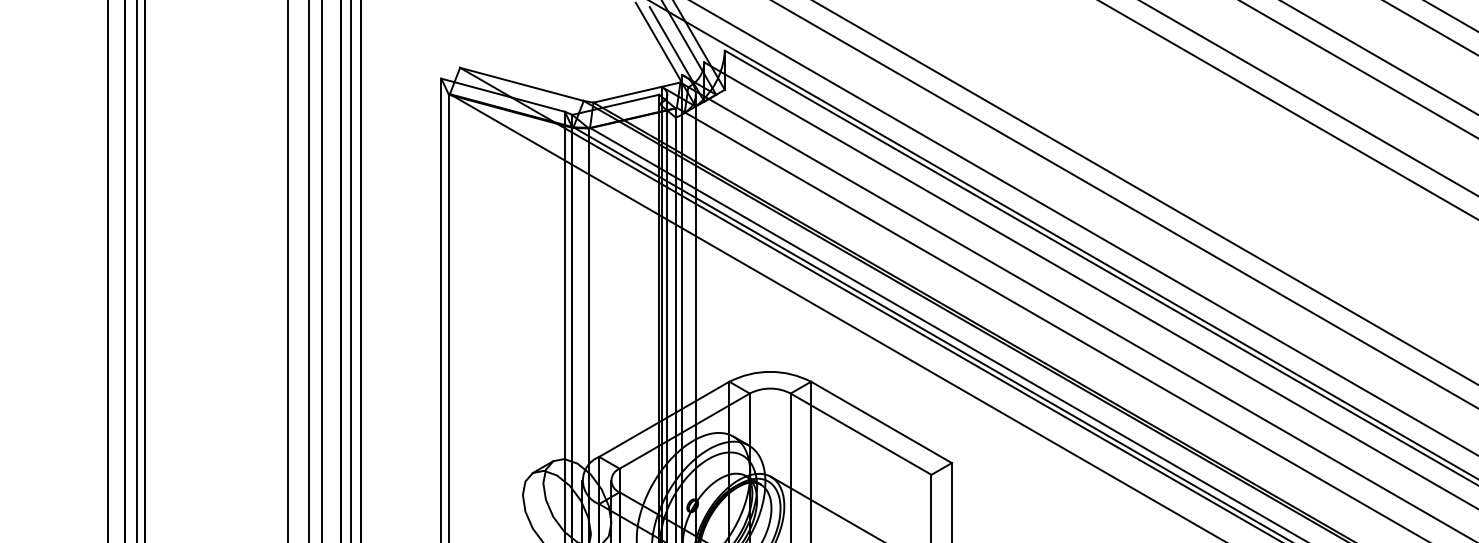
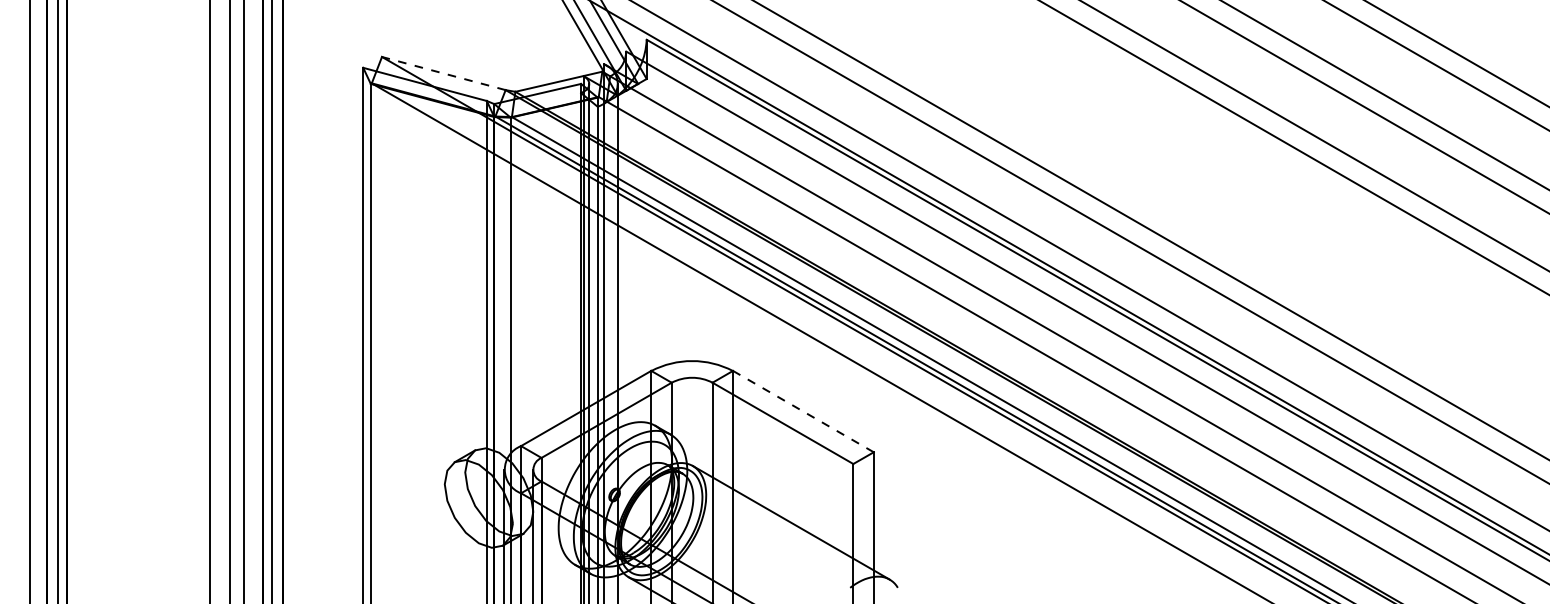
line: (521, 84) -> (443, 73), solid -> dashed
line: (880, 422) -> (802, 411), solid -> dashed

